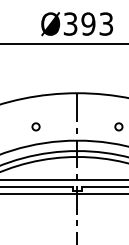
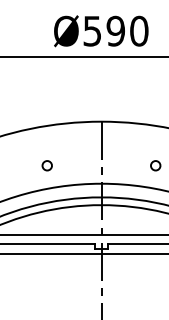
text: (88, 23) -> (116, 30), Ø393 -> Ø590

